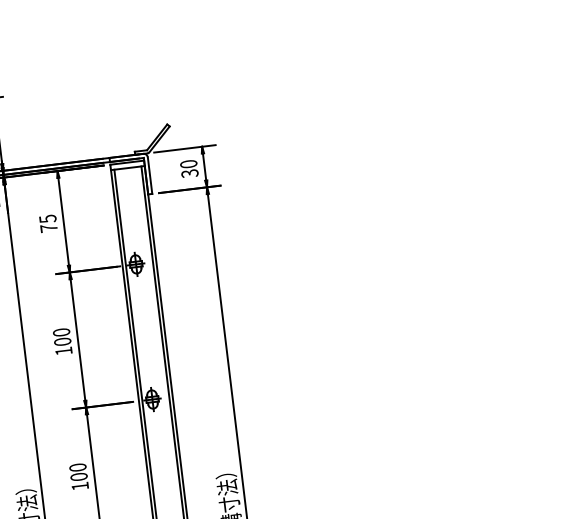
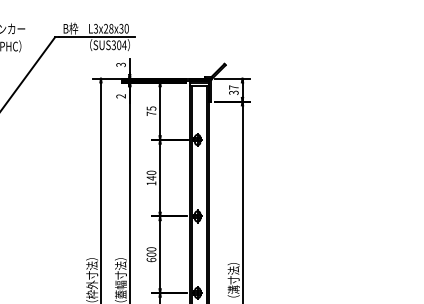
text: (188, 164) -> (233, 87), 30 -> 37
text: (62, 340) -> (151, 177), 100 -> 140
text: (80, 485) -> (151, 259), 100 -> 600

